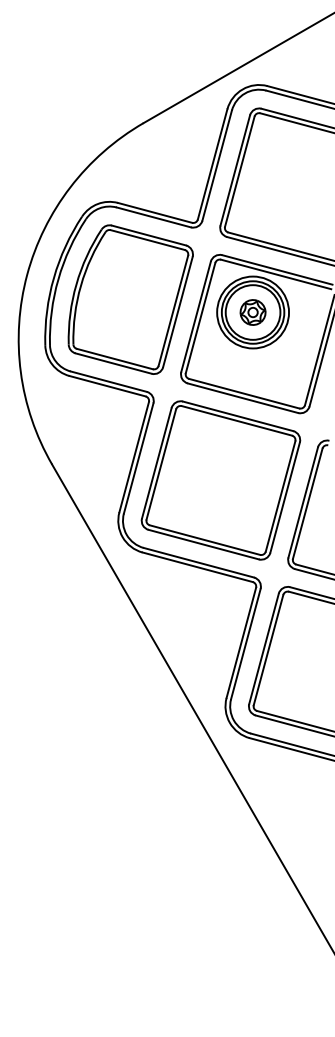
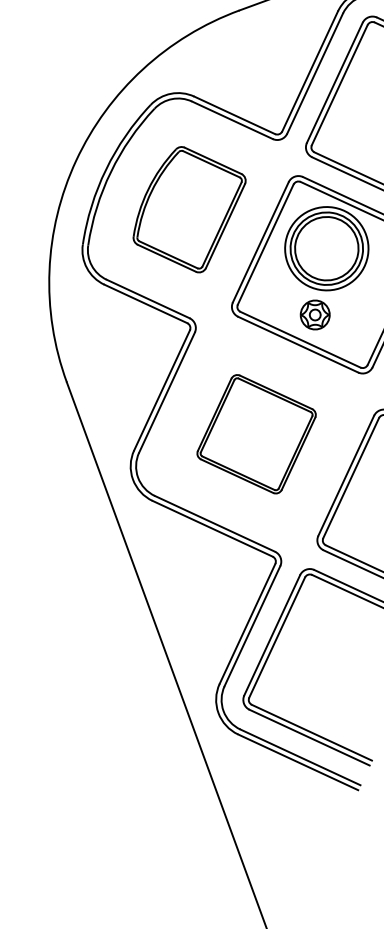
part: (130, 299) -> (189, 209), size x0.7
part: (252, 312) -> (314, 314), moved
part: (220, 480) -> (256, 434), size x0.6

